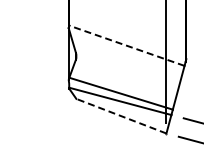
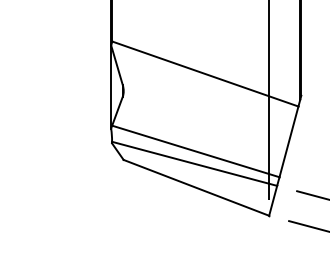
line: (126, 45) -> (204, 73), dashed -> solid
line: (120, 116) -> (194, 188), dashed -> solid

